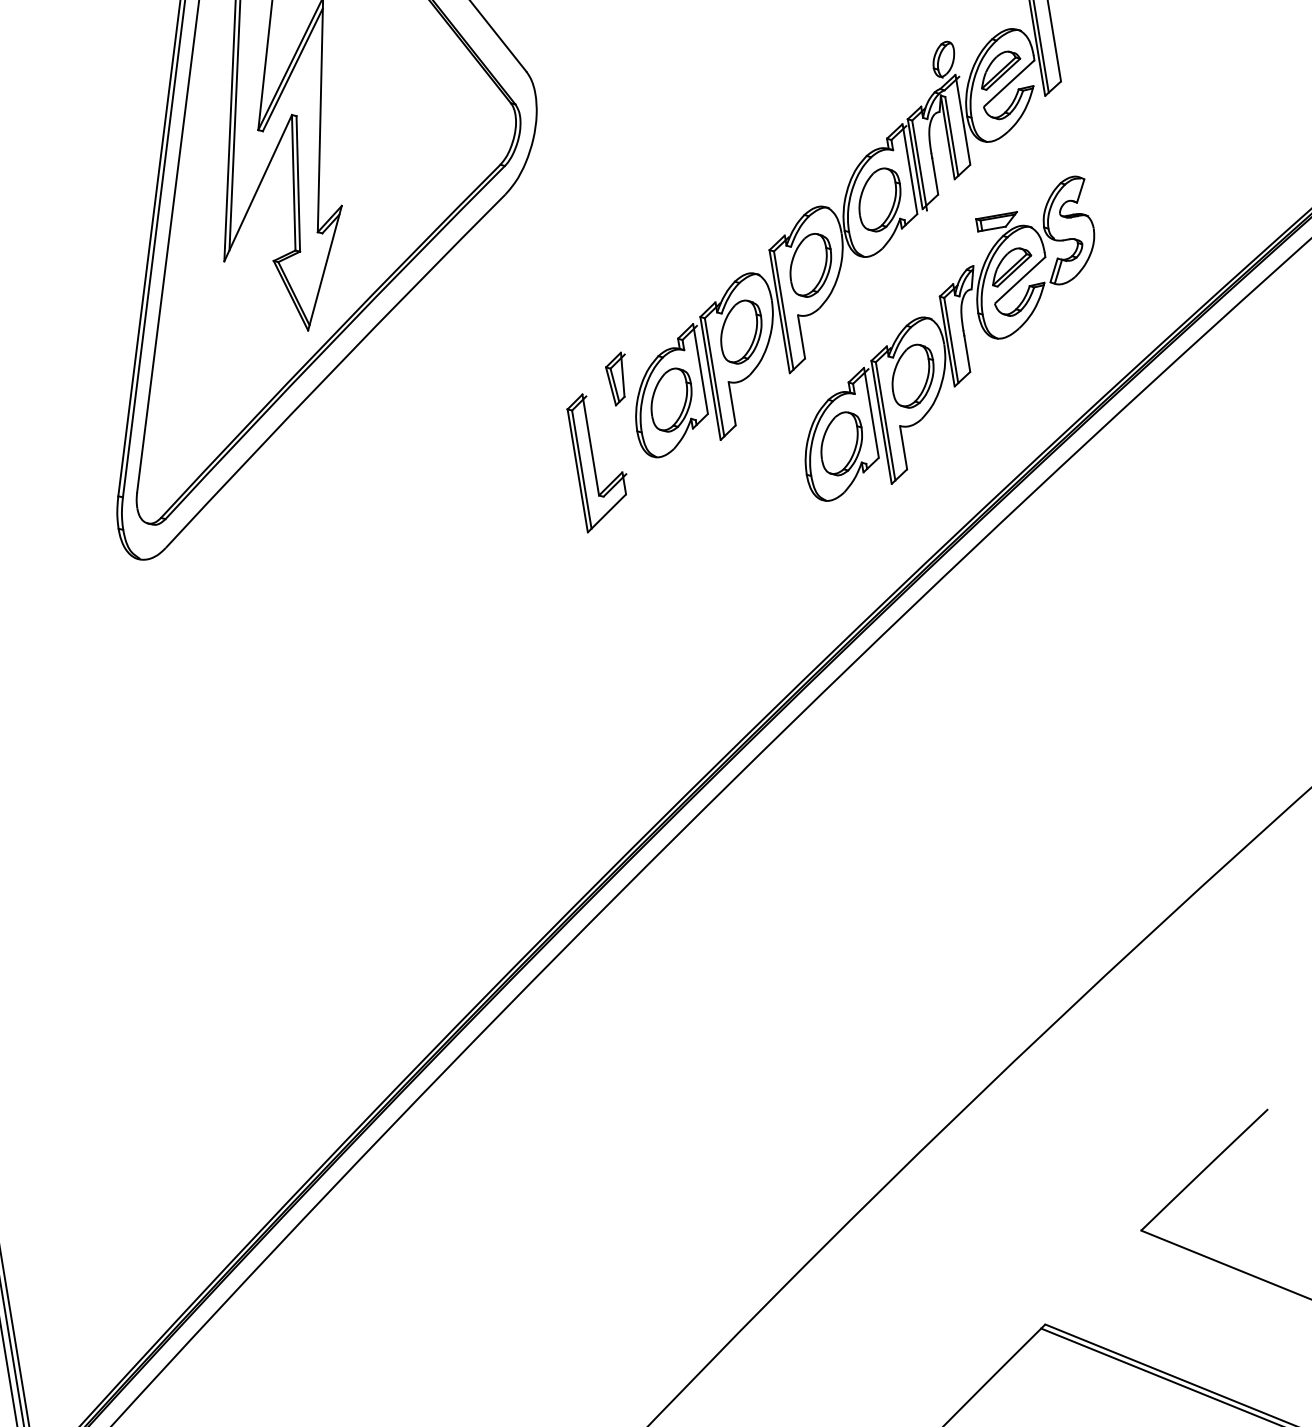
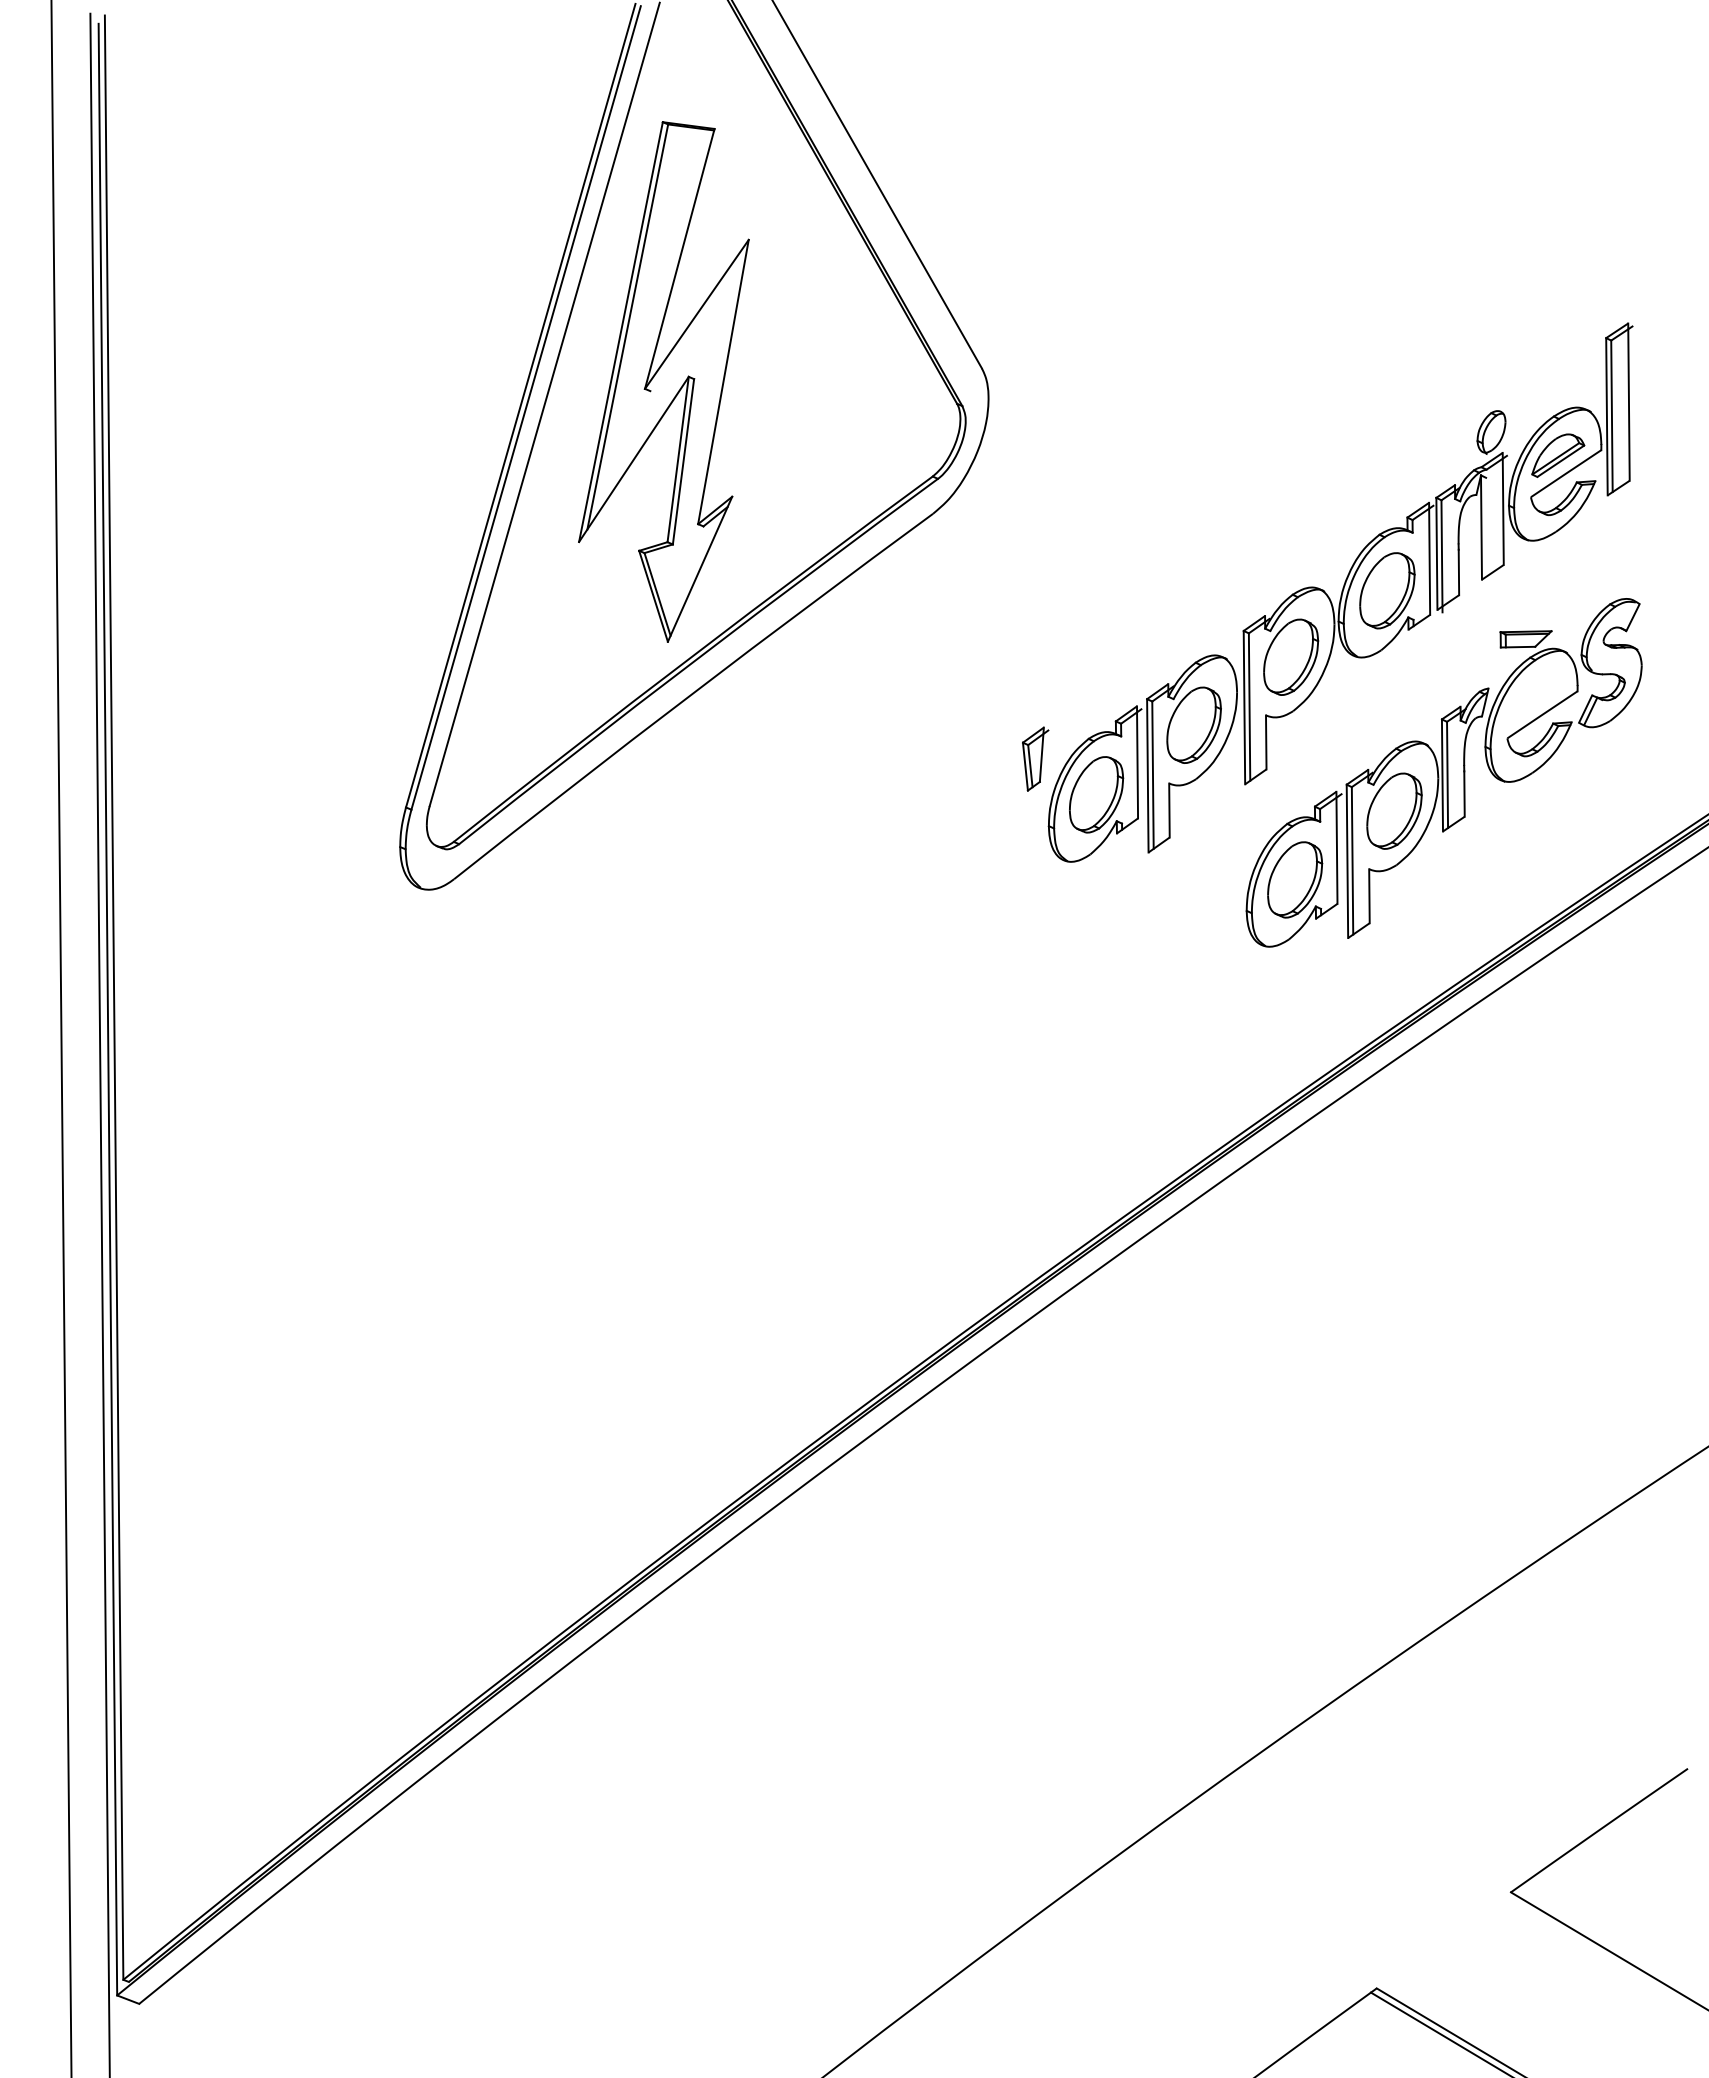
line: (293, 70) -> (698, 322), removed
line: (951, 136) -> (1486, 526), removed
part: (1011, 266) -> (1534, 696), removed
part: (594, 462) -> (990, 855), removed

